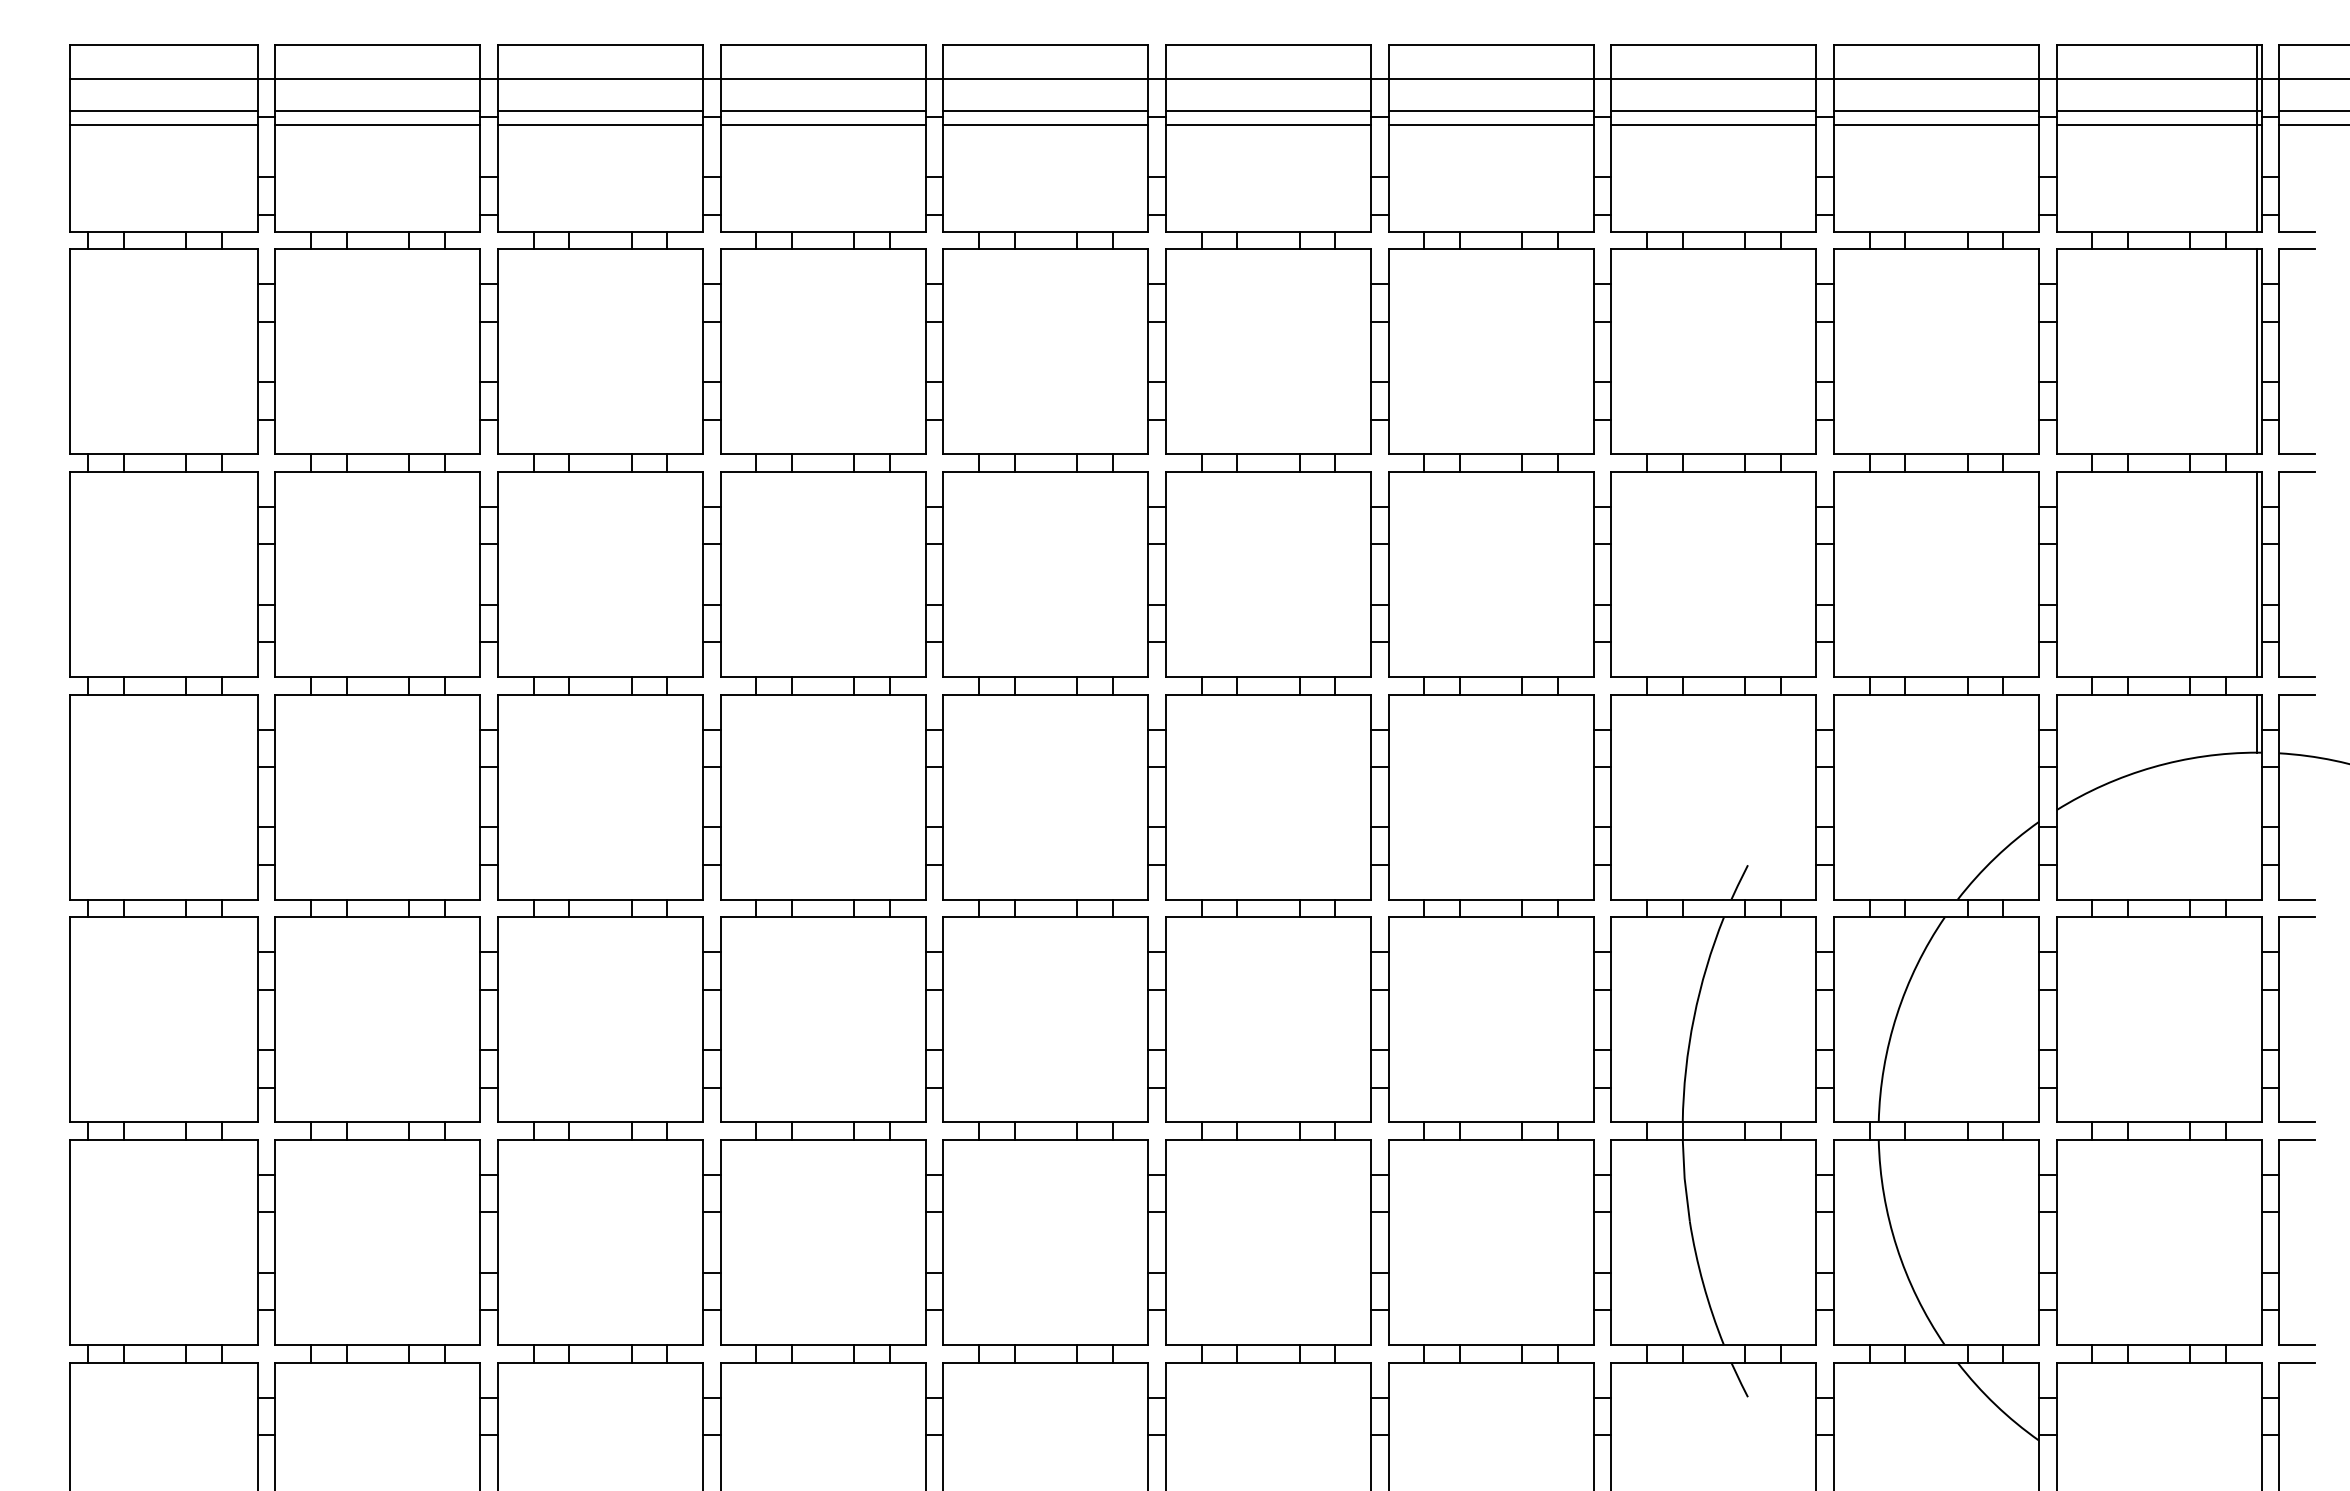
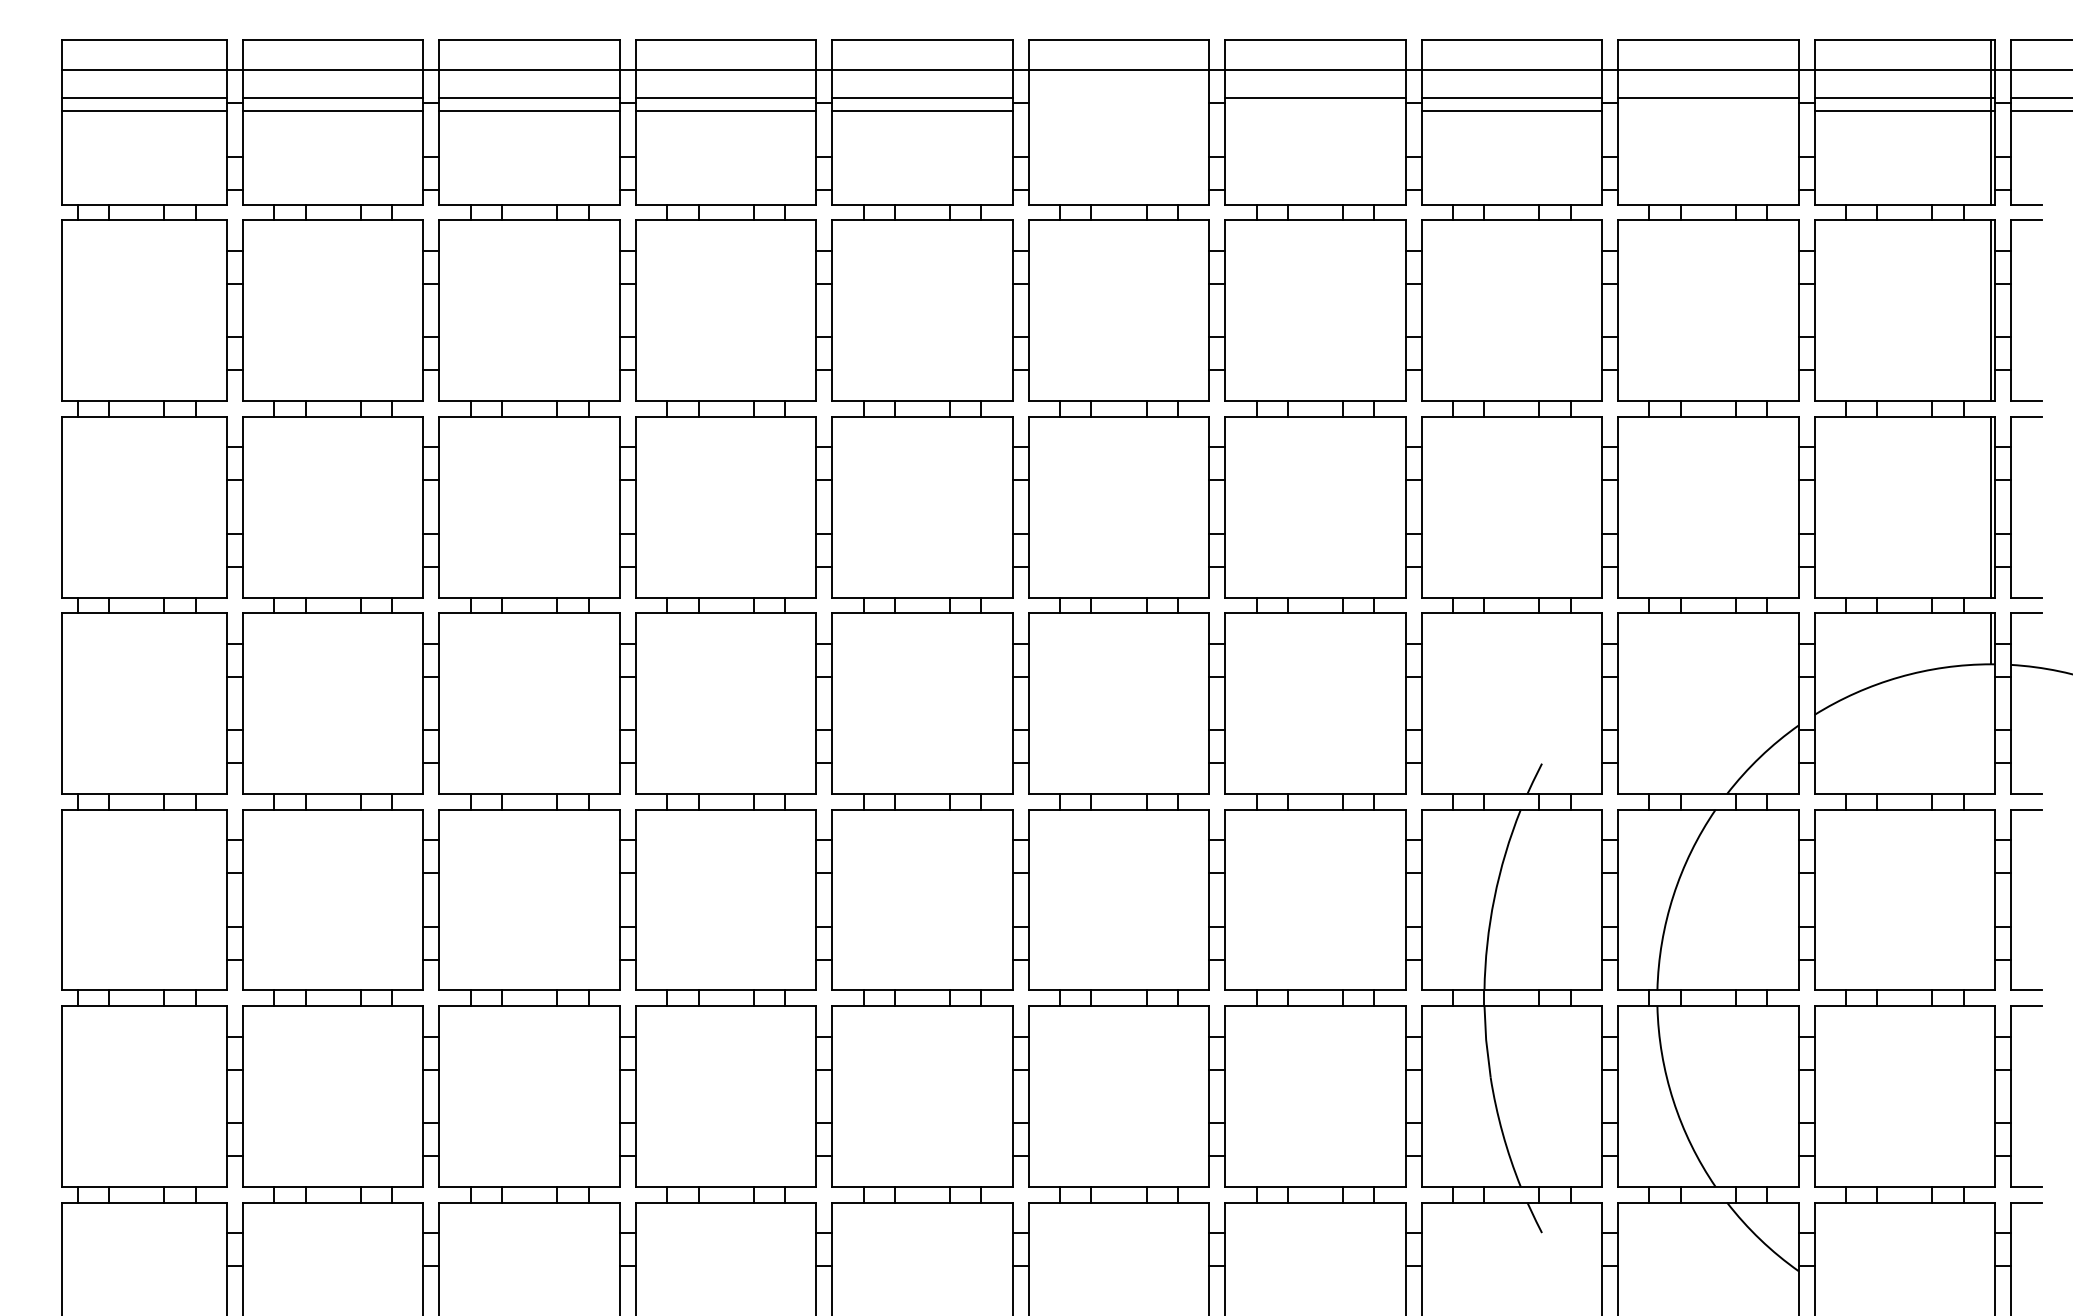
line: (1268, 111) -> (1118, 98), removed
line: (1268, 124) -> (1118, 110), removed
line: (1490, 124) -> (1314, 110), removed
line: (1936, 124) -> (1708, 110), removed

